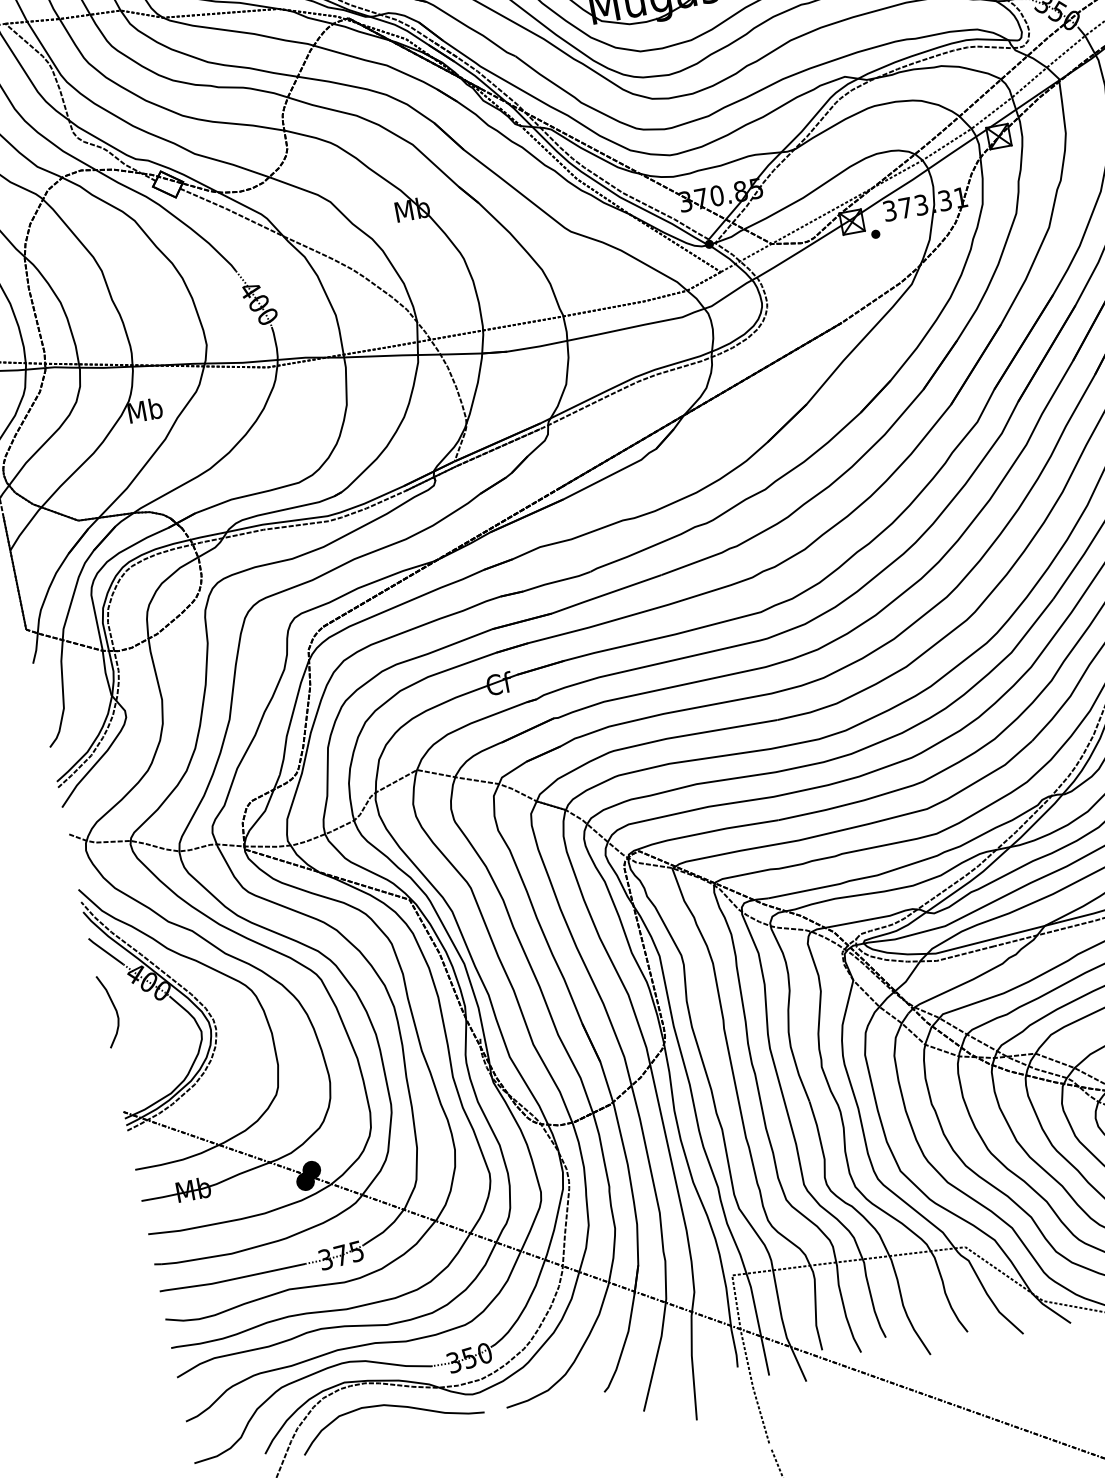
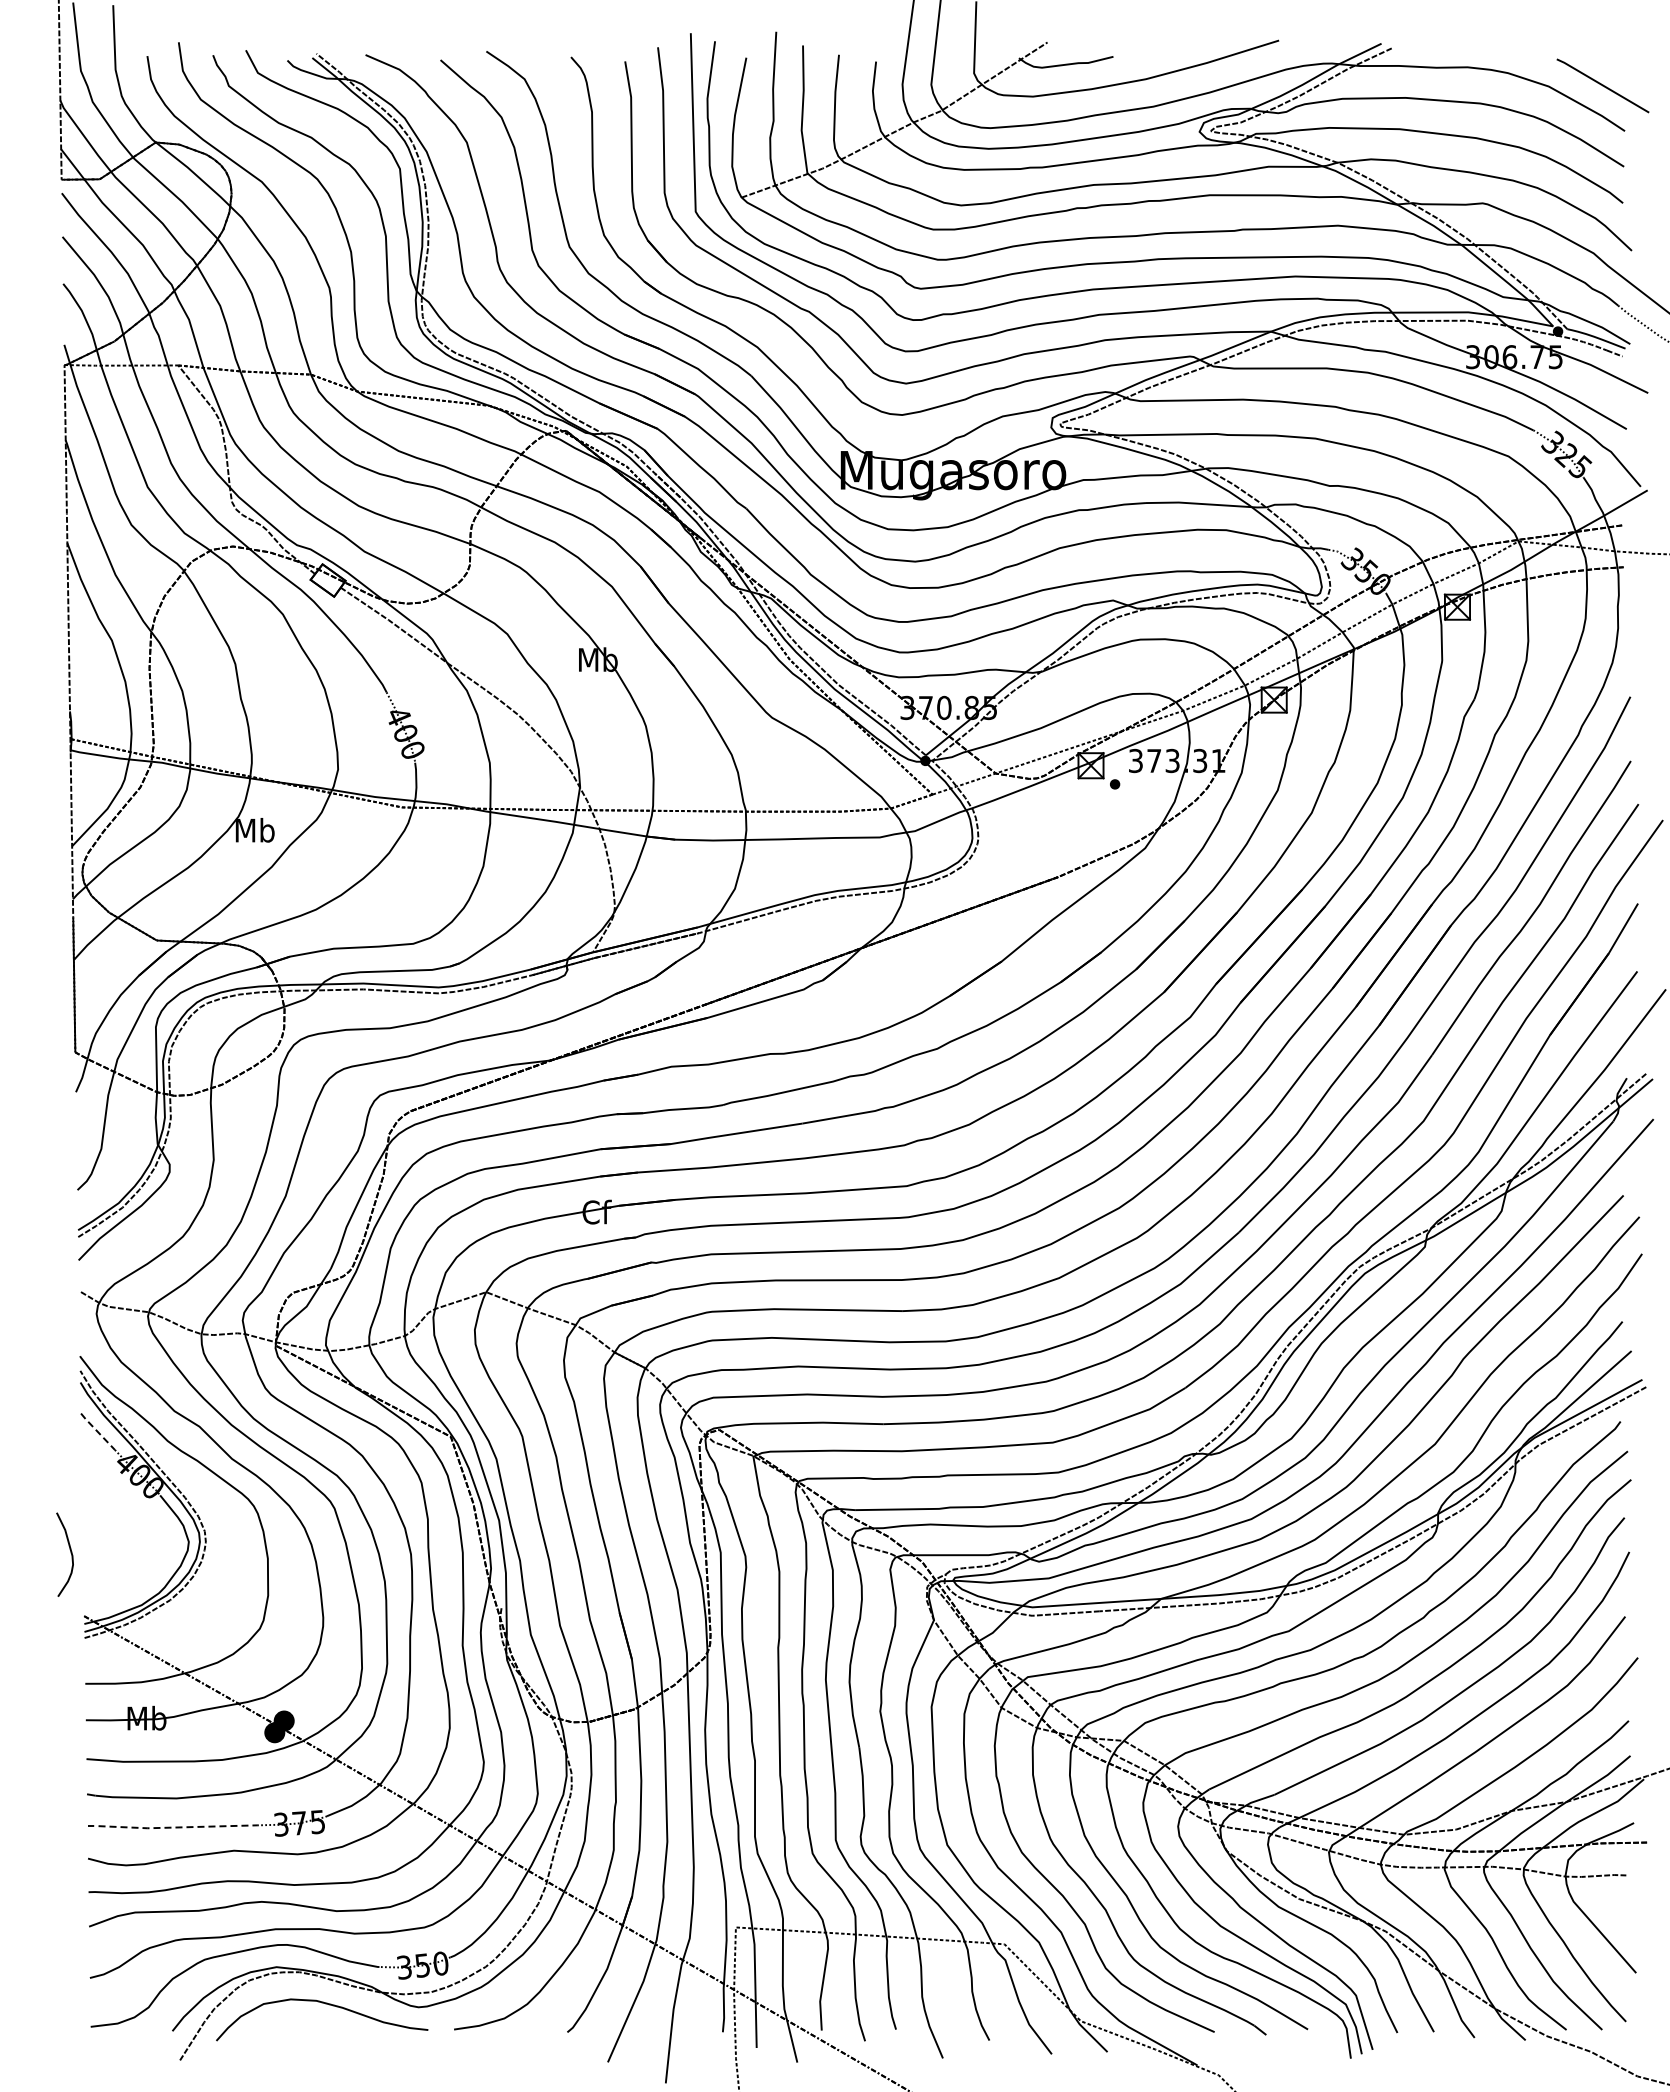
line: (105, 951) -> (97, 1431), solid -> dashed
curve: (114, 1009) -> (70, 1553), moved
line: (232, 1279) -> (171, 1827), solid -> dashed

